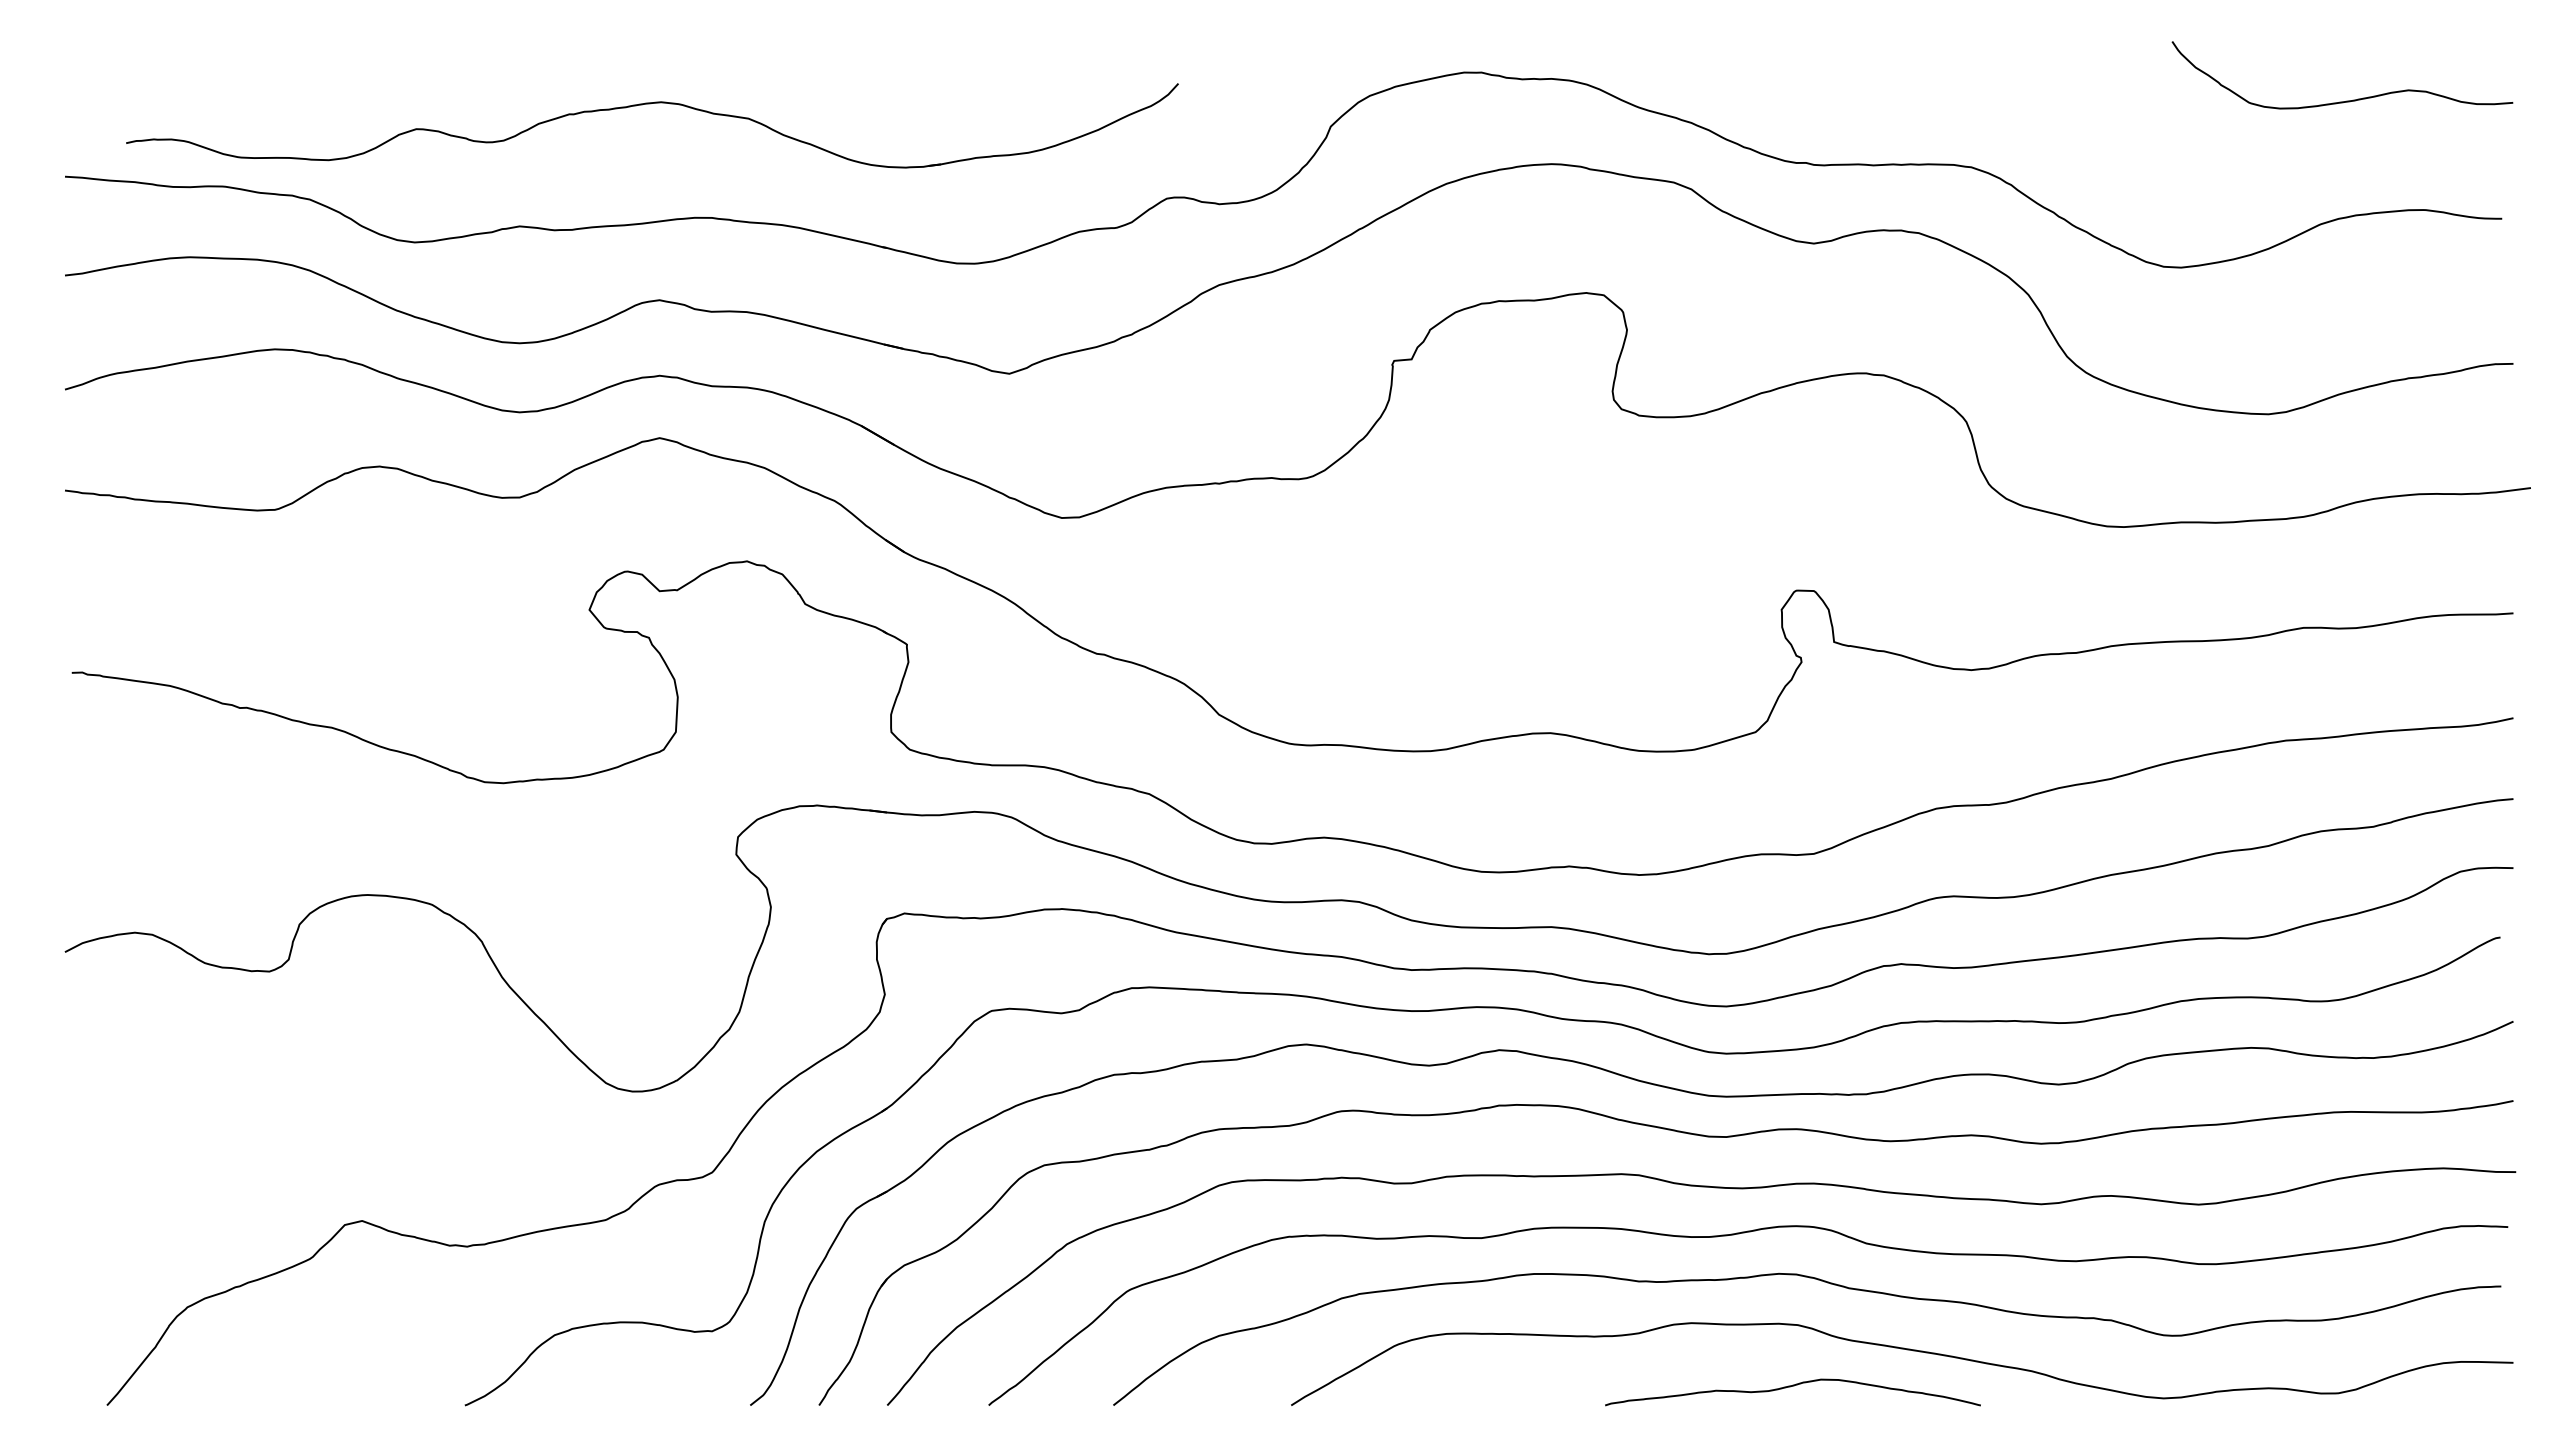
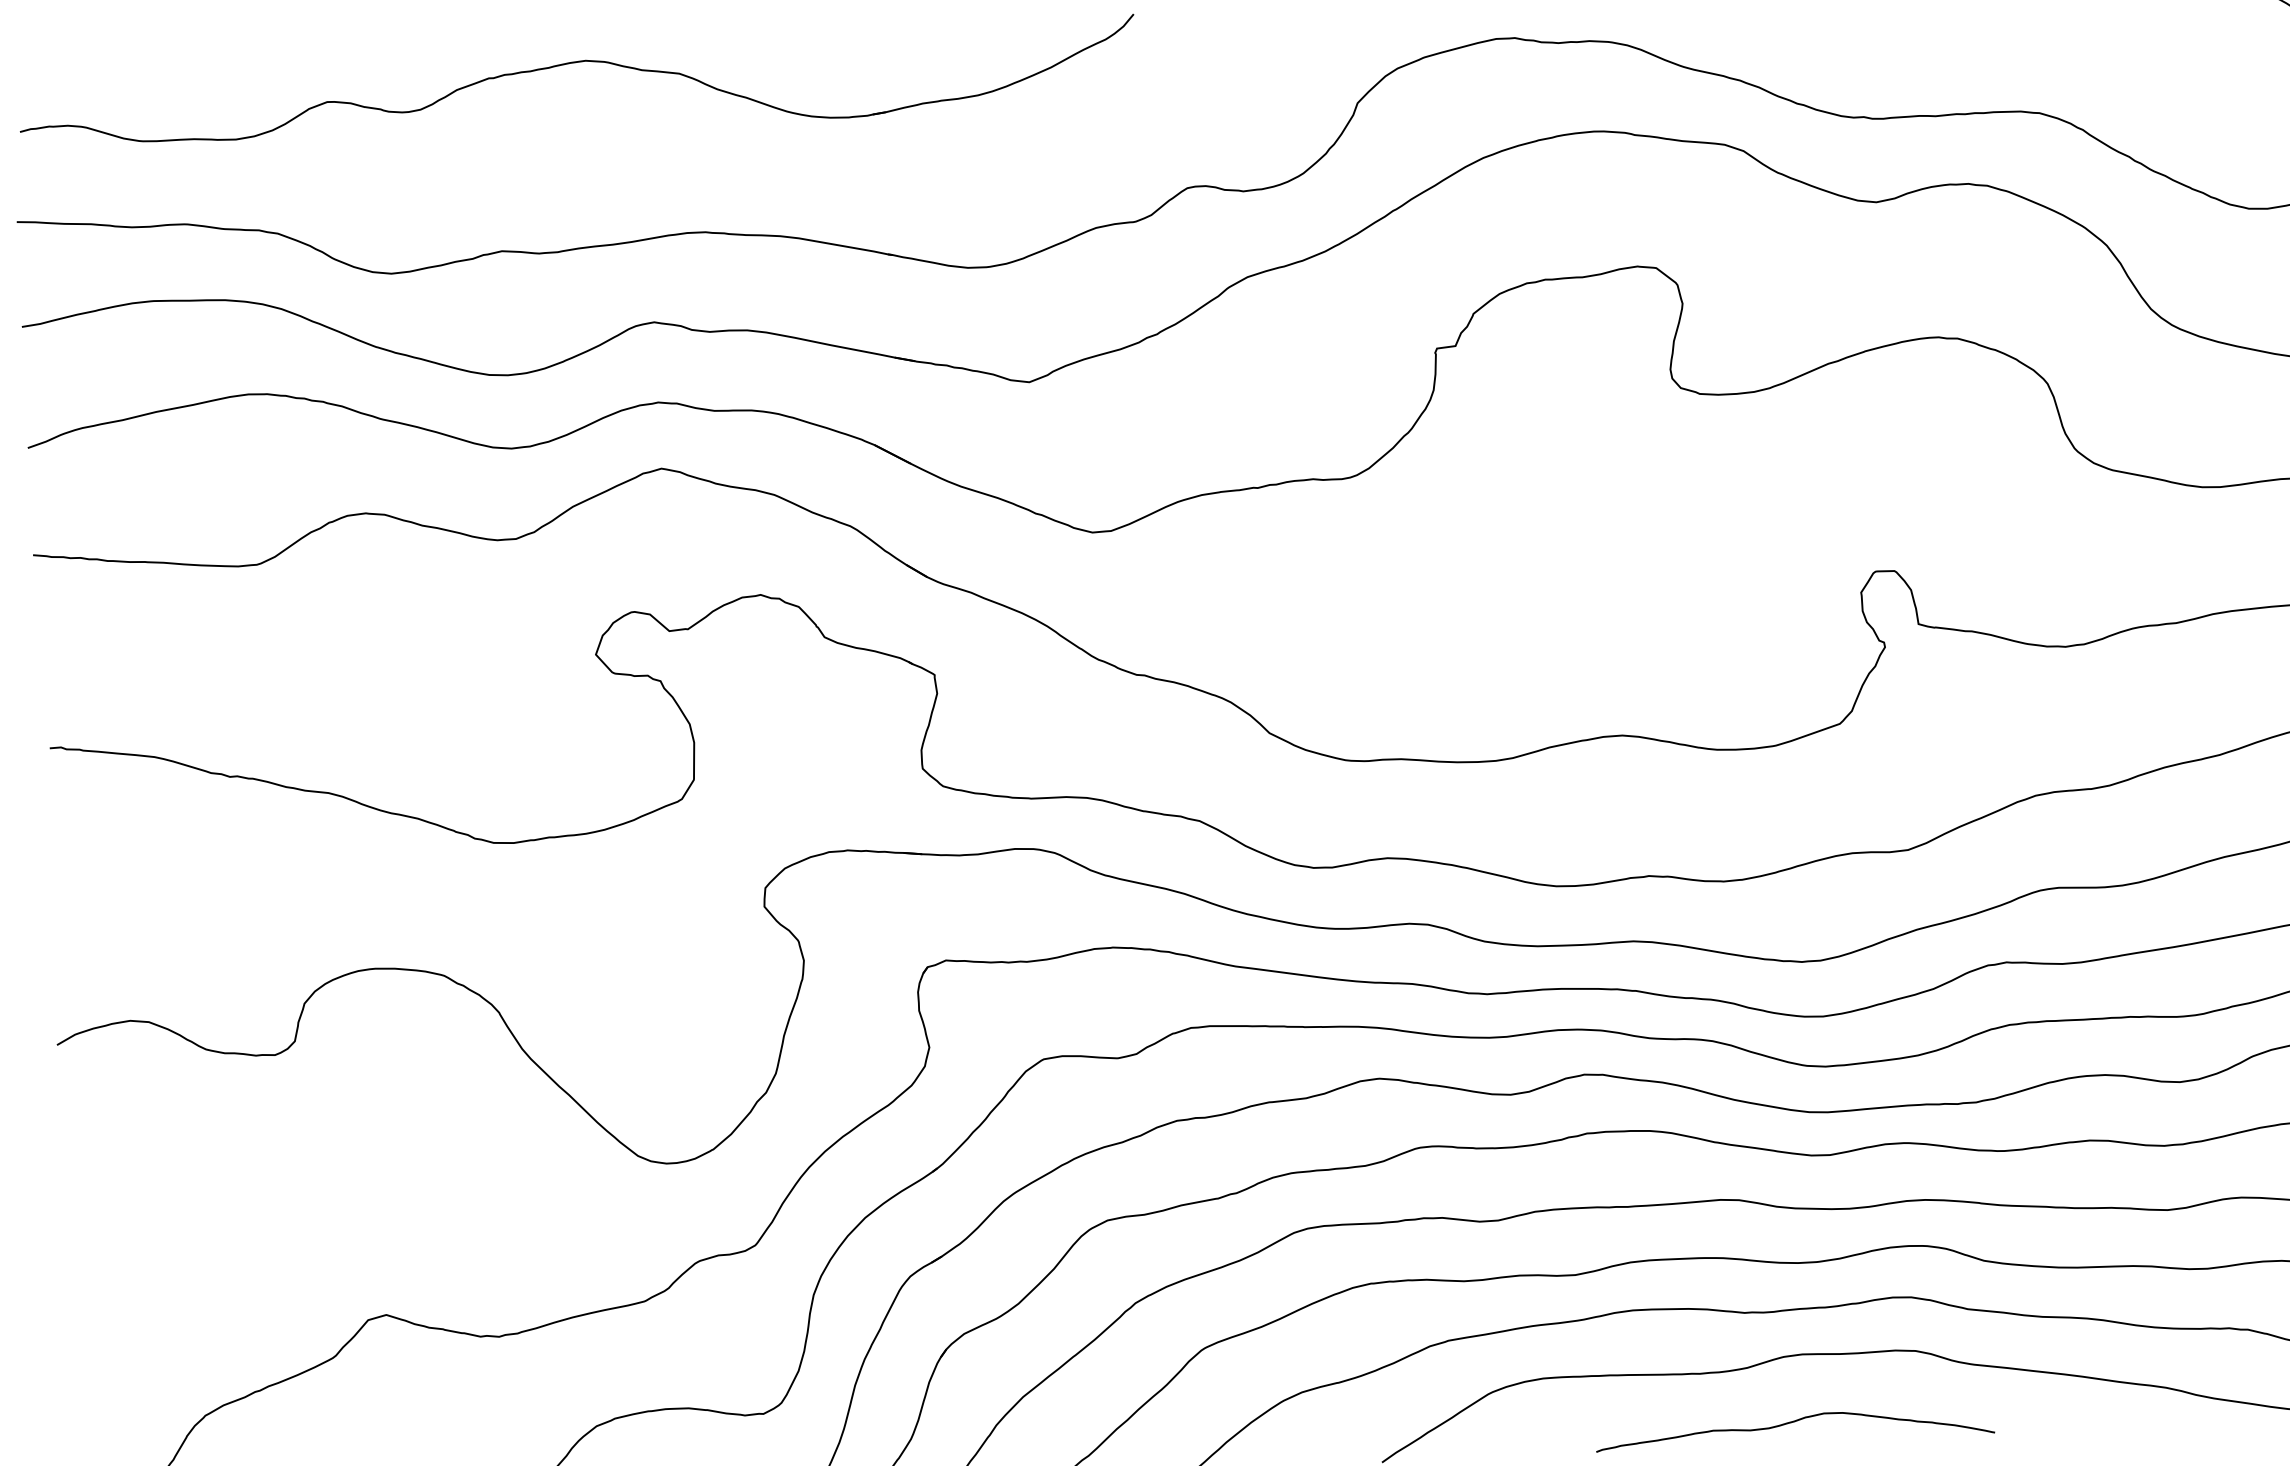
part: (650, 104) -> (574, 63), moved
curve: (1790, 1387) -> (1792, 1423), moved

